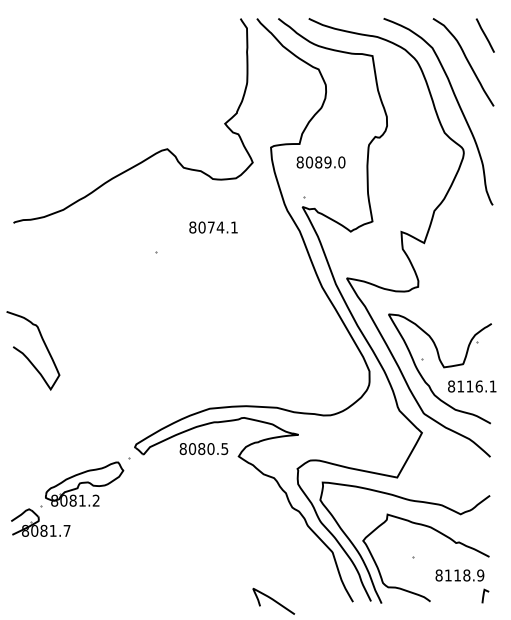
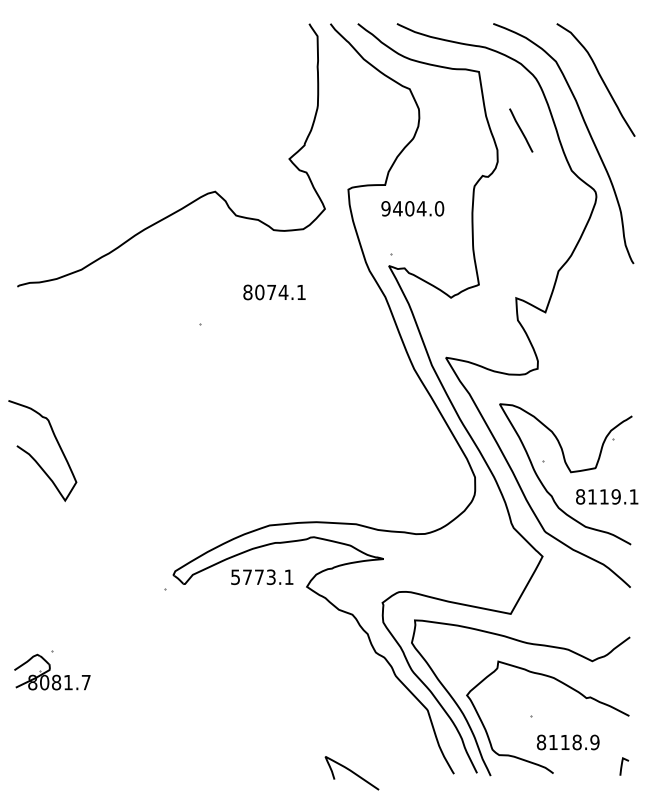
line: (484, 35) -> (520, 130), moved
text: (313, 162) -> (403, 208), 8089.0 -> 9404.0
text: (478, 386) -> (615, 496), 8116.1 -> 8119.1
text: (203, 449) -> (261, 577), 8080.5 -> 5773.1
part: (84, 483) -> (108, 621), removed
text: (459, 575) -> (567, 742), moved

